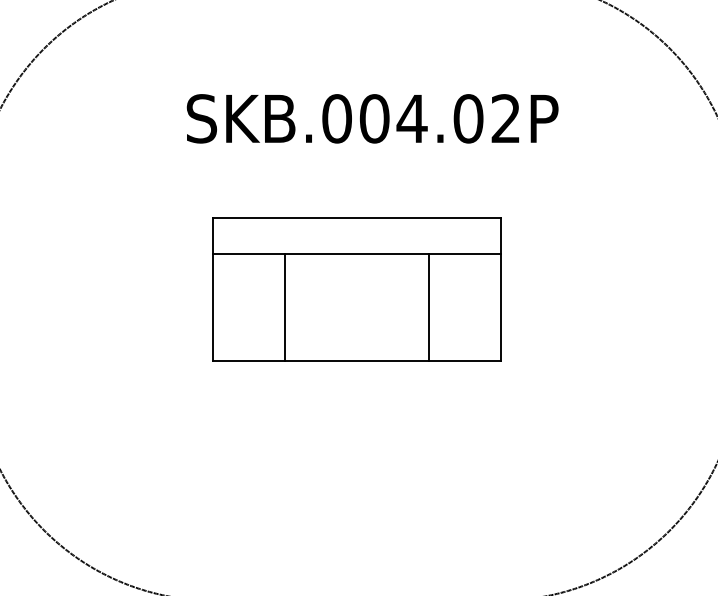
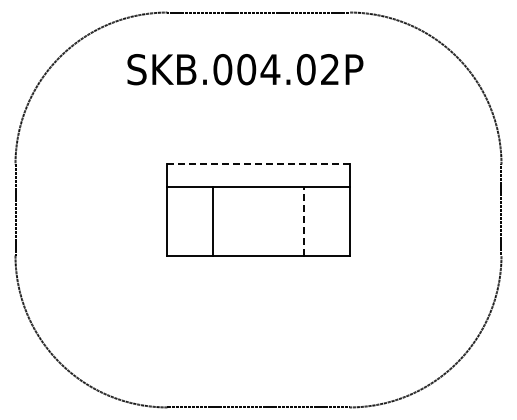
text: (372, 118) -> (245, 69), moved
line: (357, 217) -> (258, 164), solid -> dashed
line: (429, 306) -> (304, 220), solid -> dashed

